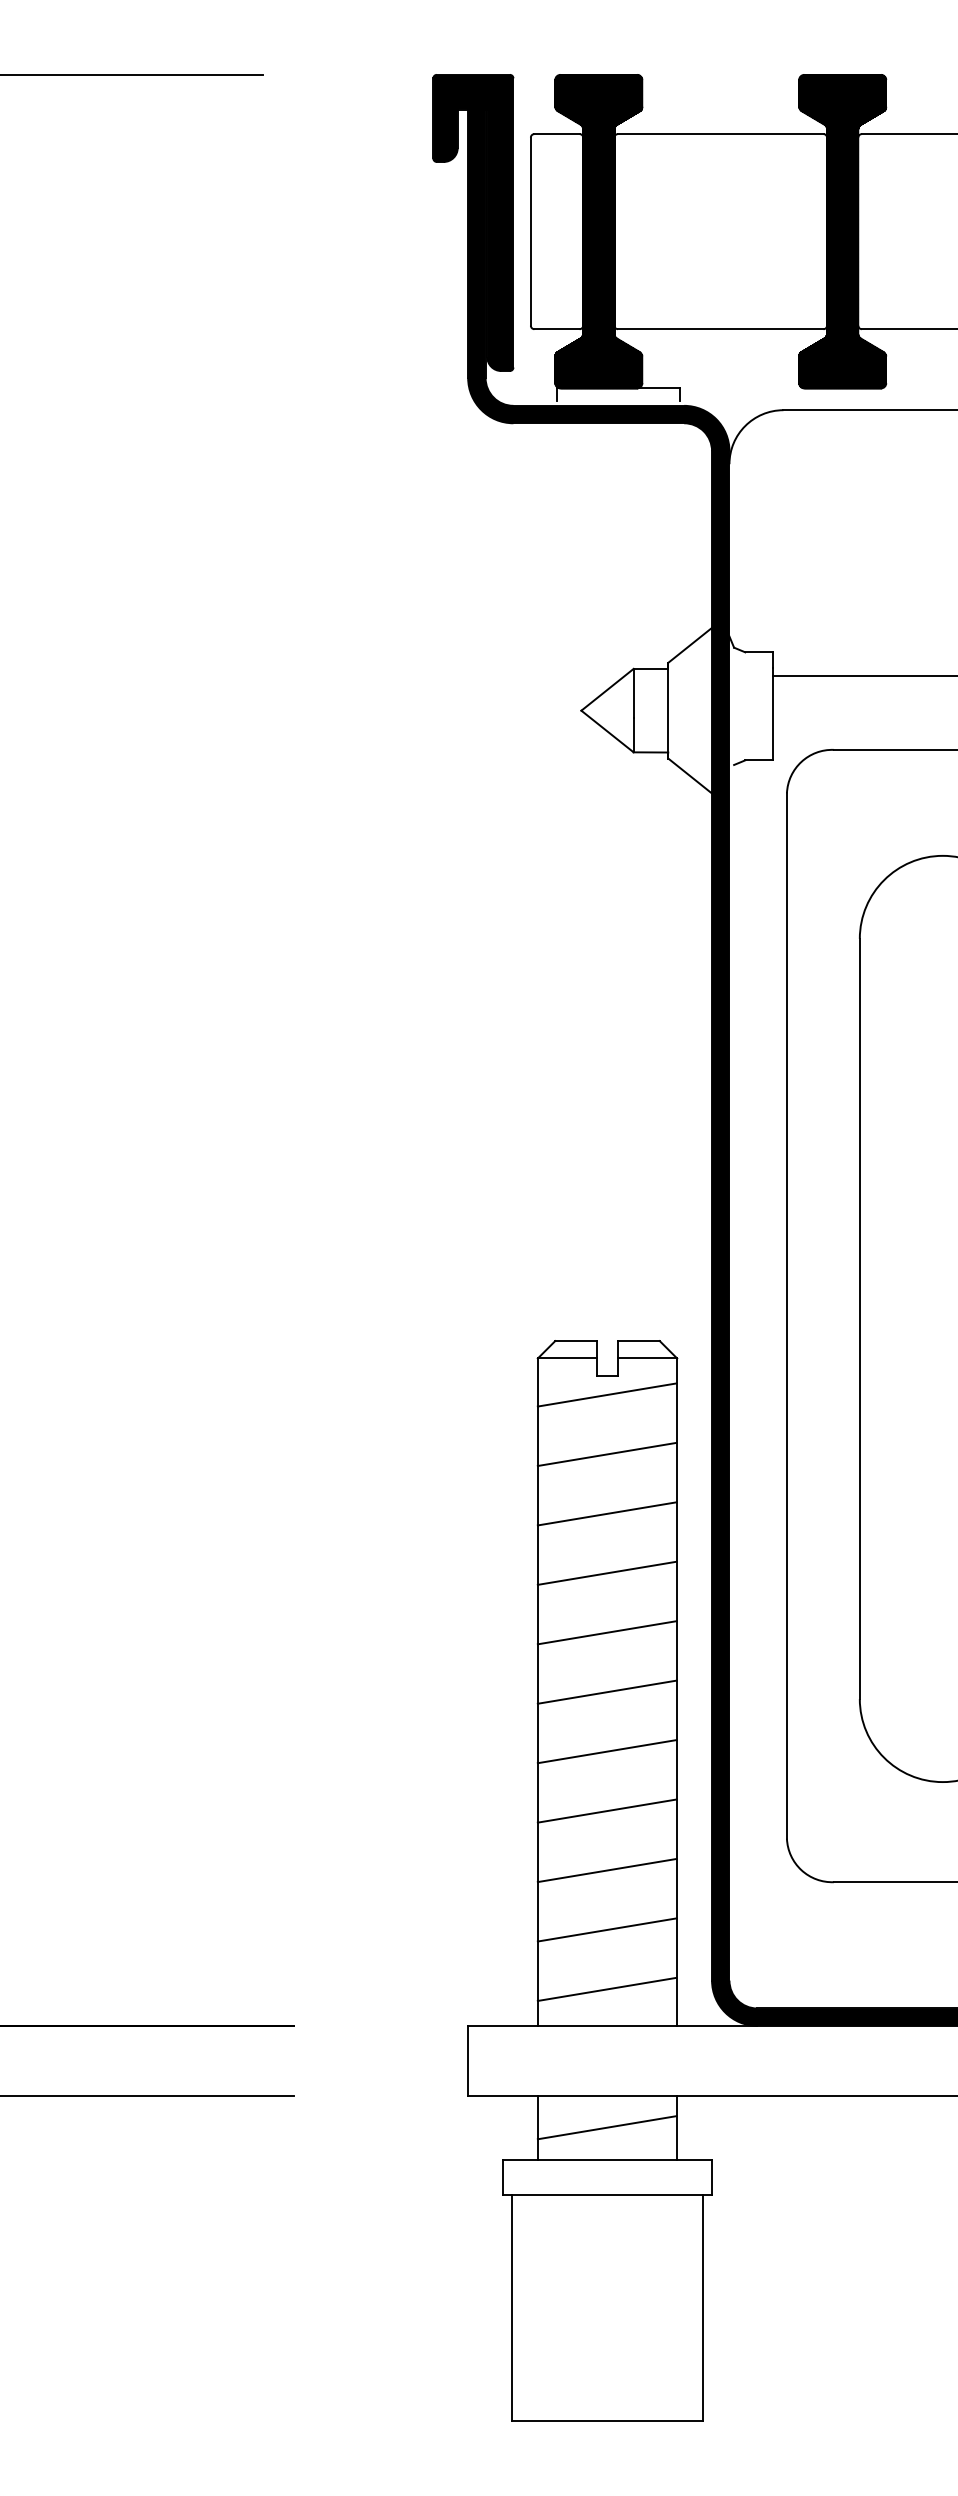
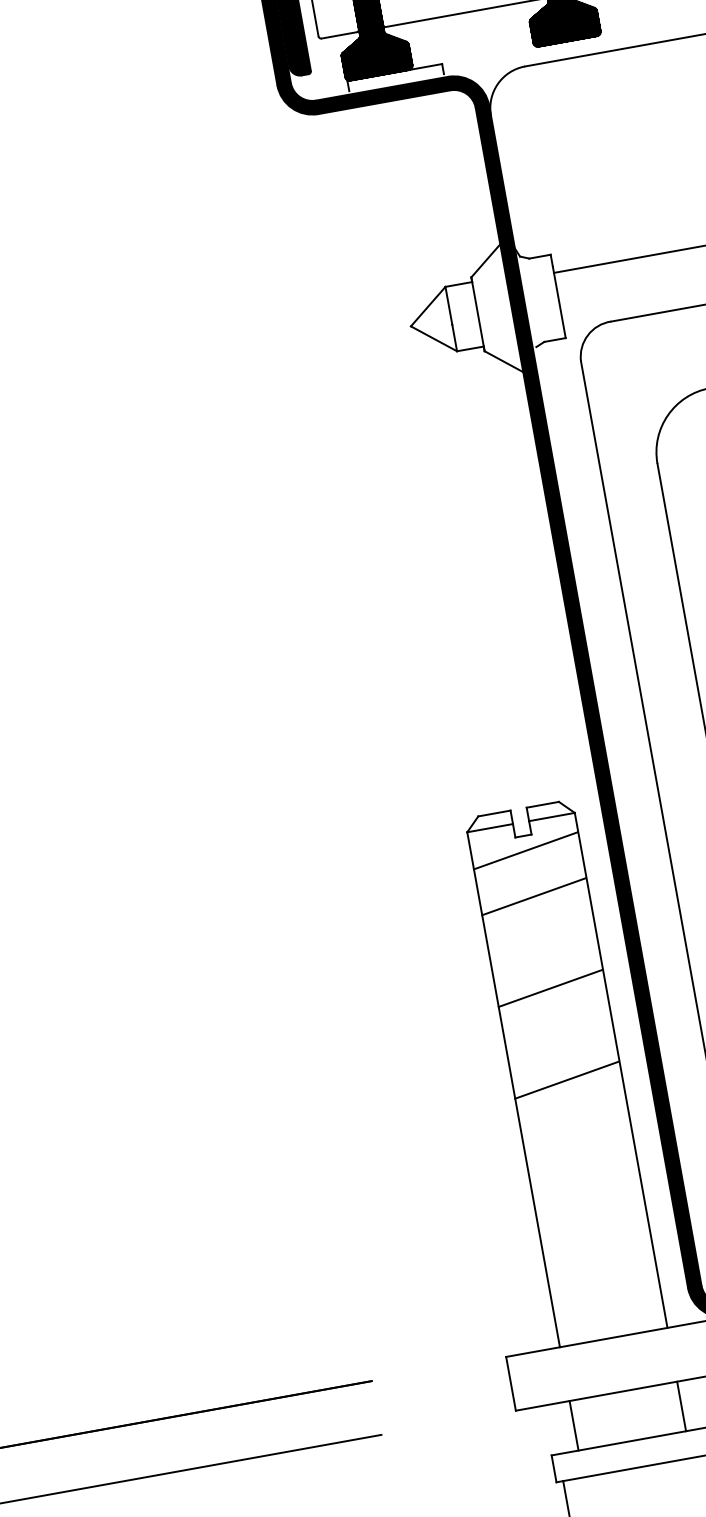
line: (606, 1513) -> (541, 942), removed
line: (606, 1632) -> (558, 1034), removed
line: (606, 1751) -> (574, 1125), removed
line: (606, 1810) -> (583, 1171), removed
line: (606, 1870) -> (591, 1217), removed
line: (606, 1929) -> (599, 1263), removed
line: (606, 1988) -> (607, 1308), removed
line: (606, 2127) -> (627, 1416), removed

